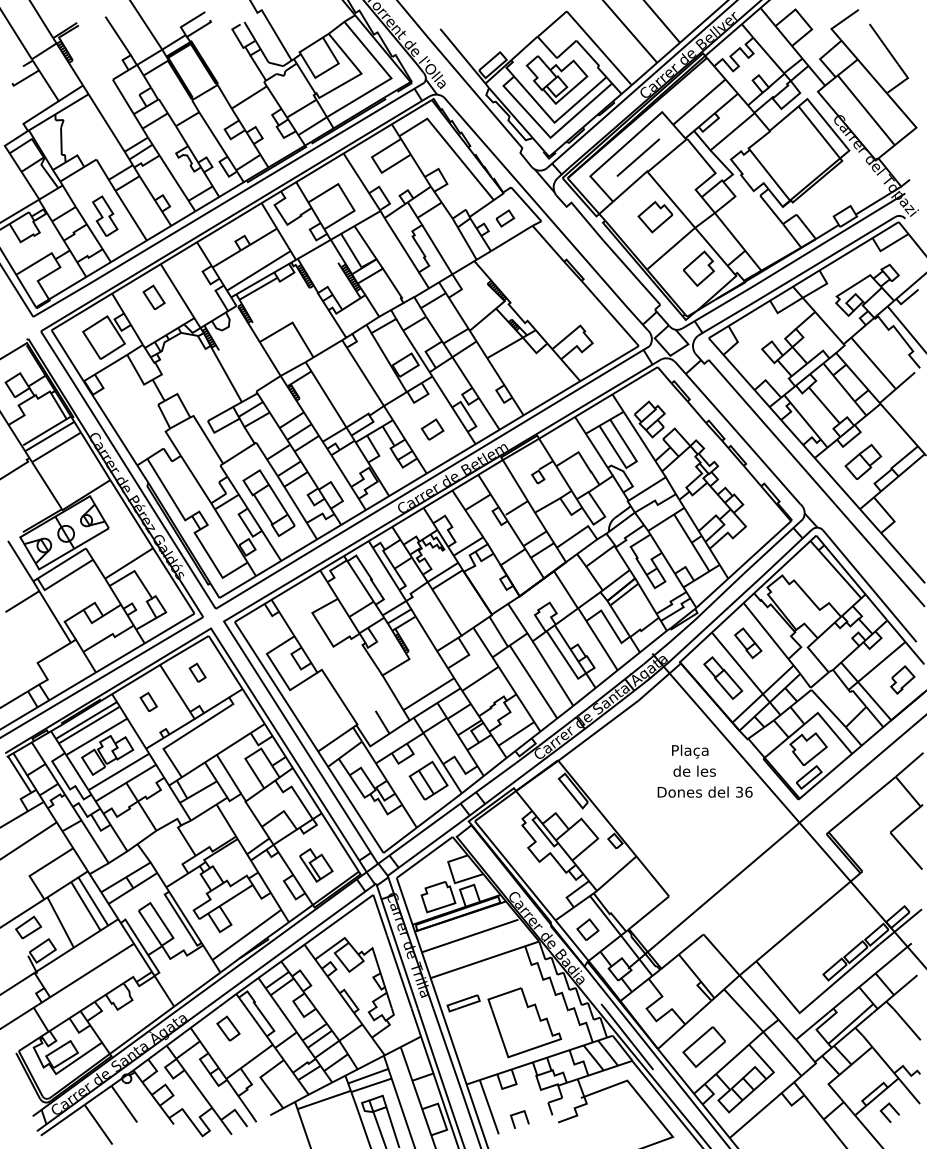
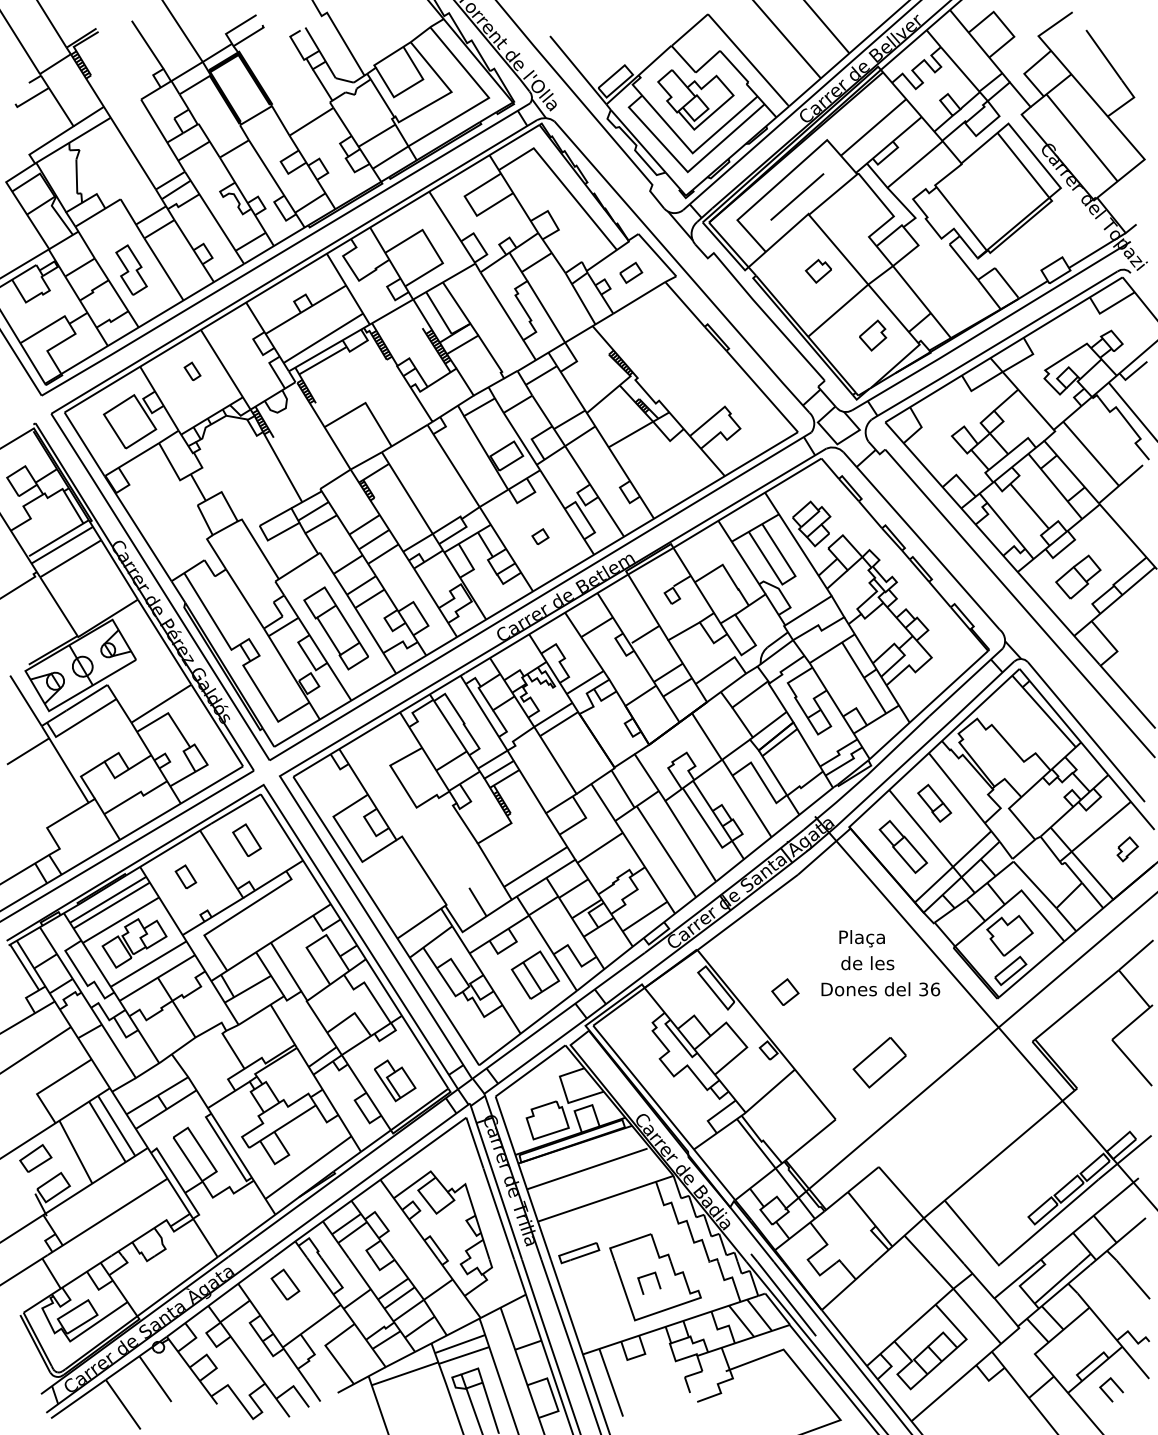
part: (655, 217) -> (818, 271), size x0.6
part: (698, 268) -> (872, 335), size x0.7
part: (154, 297) -> (192, 371), size x0.6
part: (432, 429) -> (540, 536), size x0.6
part: (197, 672) -> (246, 840), size x1.4
part: (902, 680) -> (1127, 849), size x0.7
part: (588, 929) -> (785, 991), moved
part: (704, 1046) -> (879, 1062), moved
line: (518, 1114) -> (647, 1276), moved

